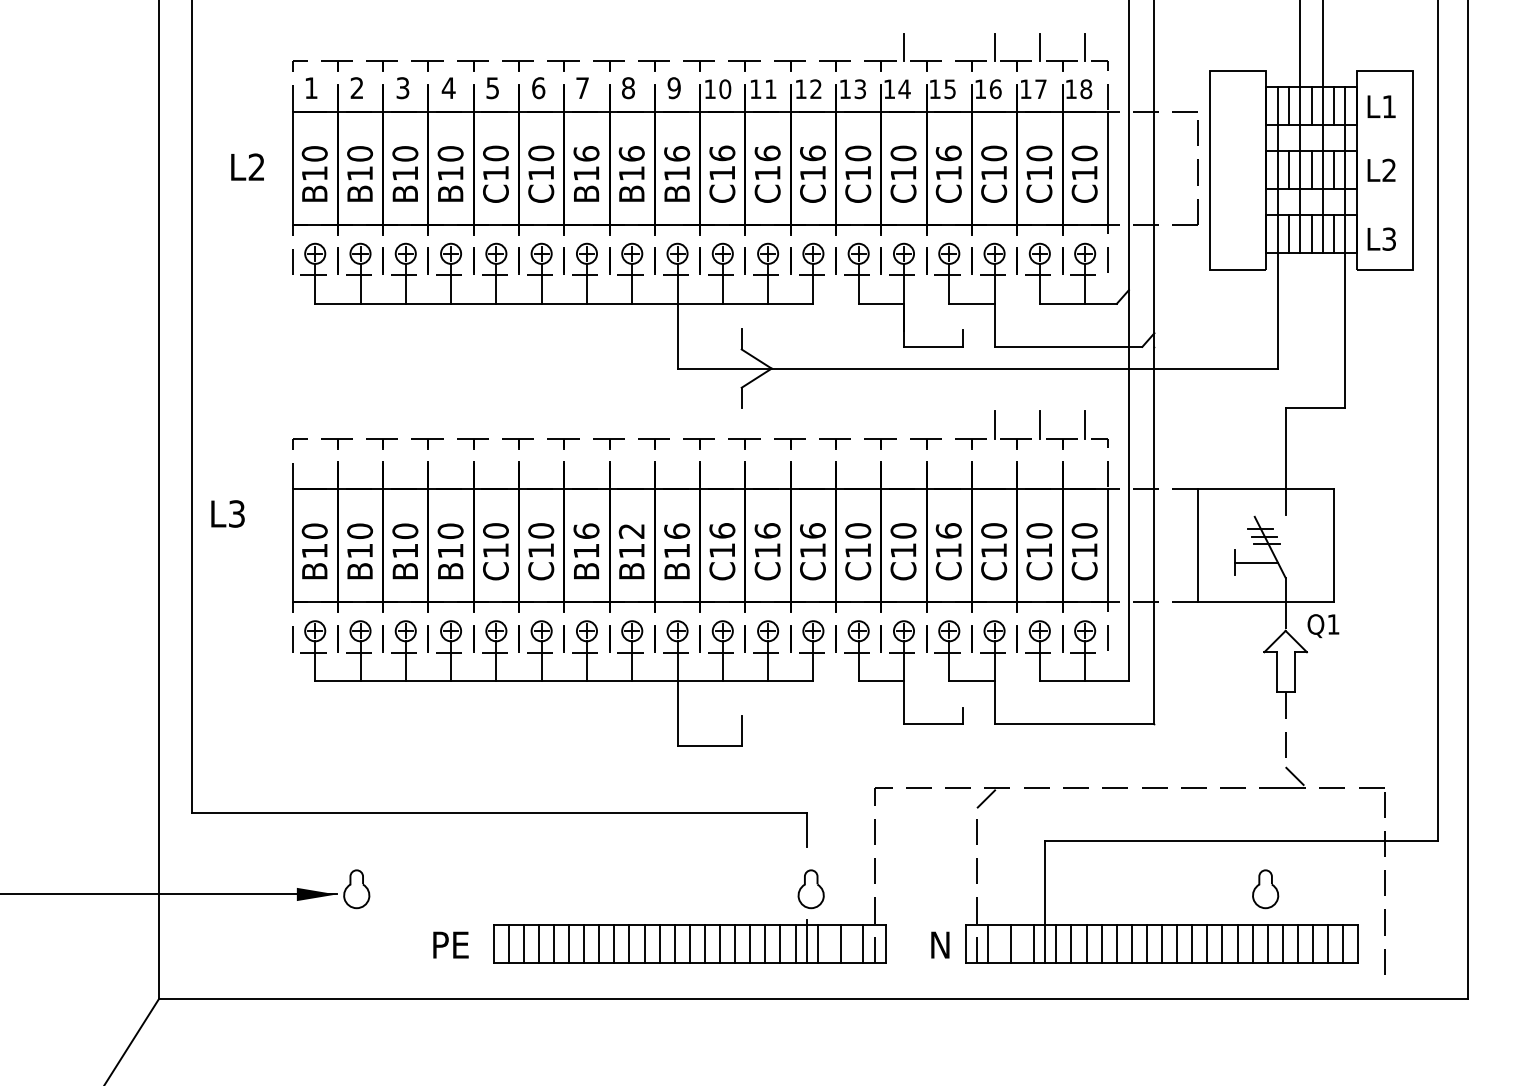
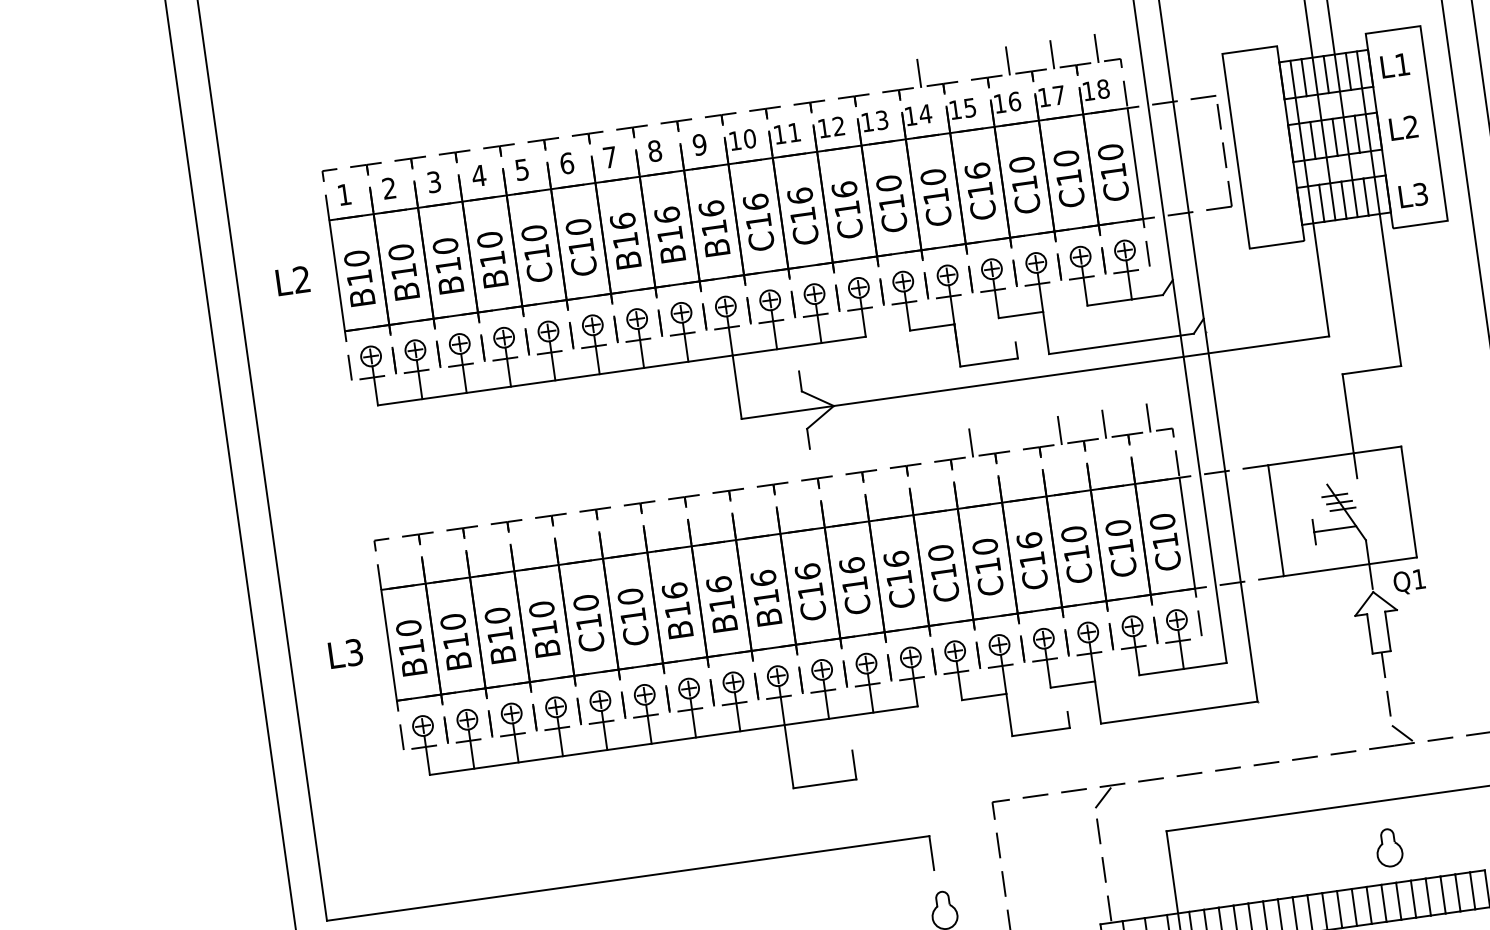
line: (903, 424) -> (970, 442), added
text: (227, 513) -> (345, 653), moved
text: (631, 530) -> (718, 583), B12 -> B16

